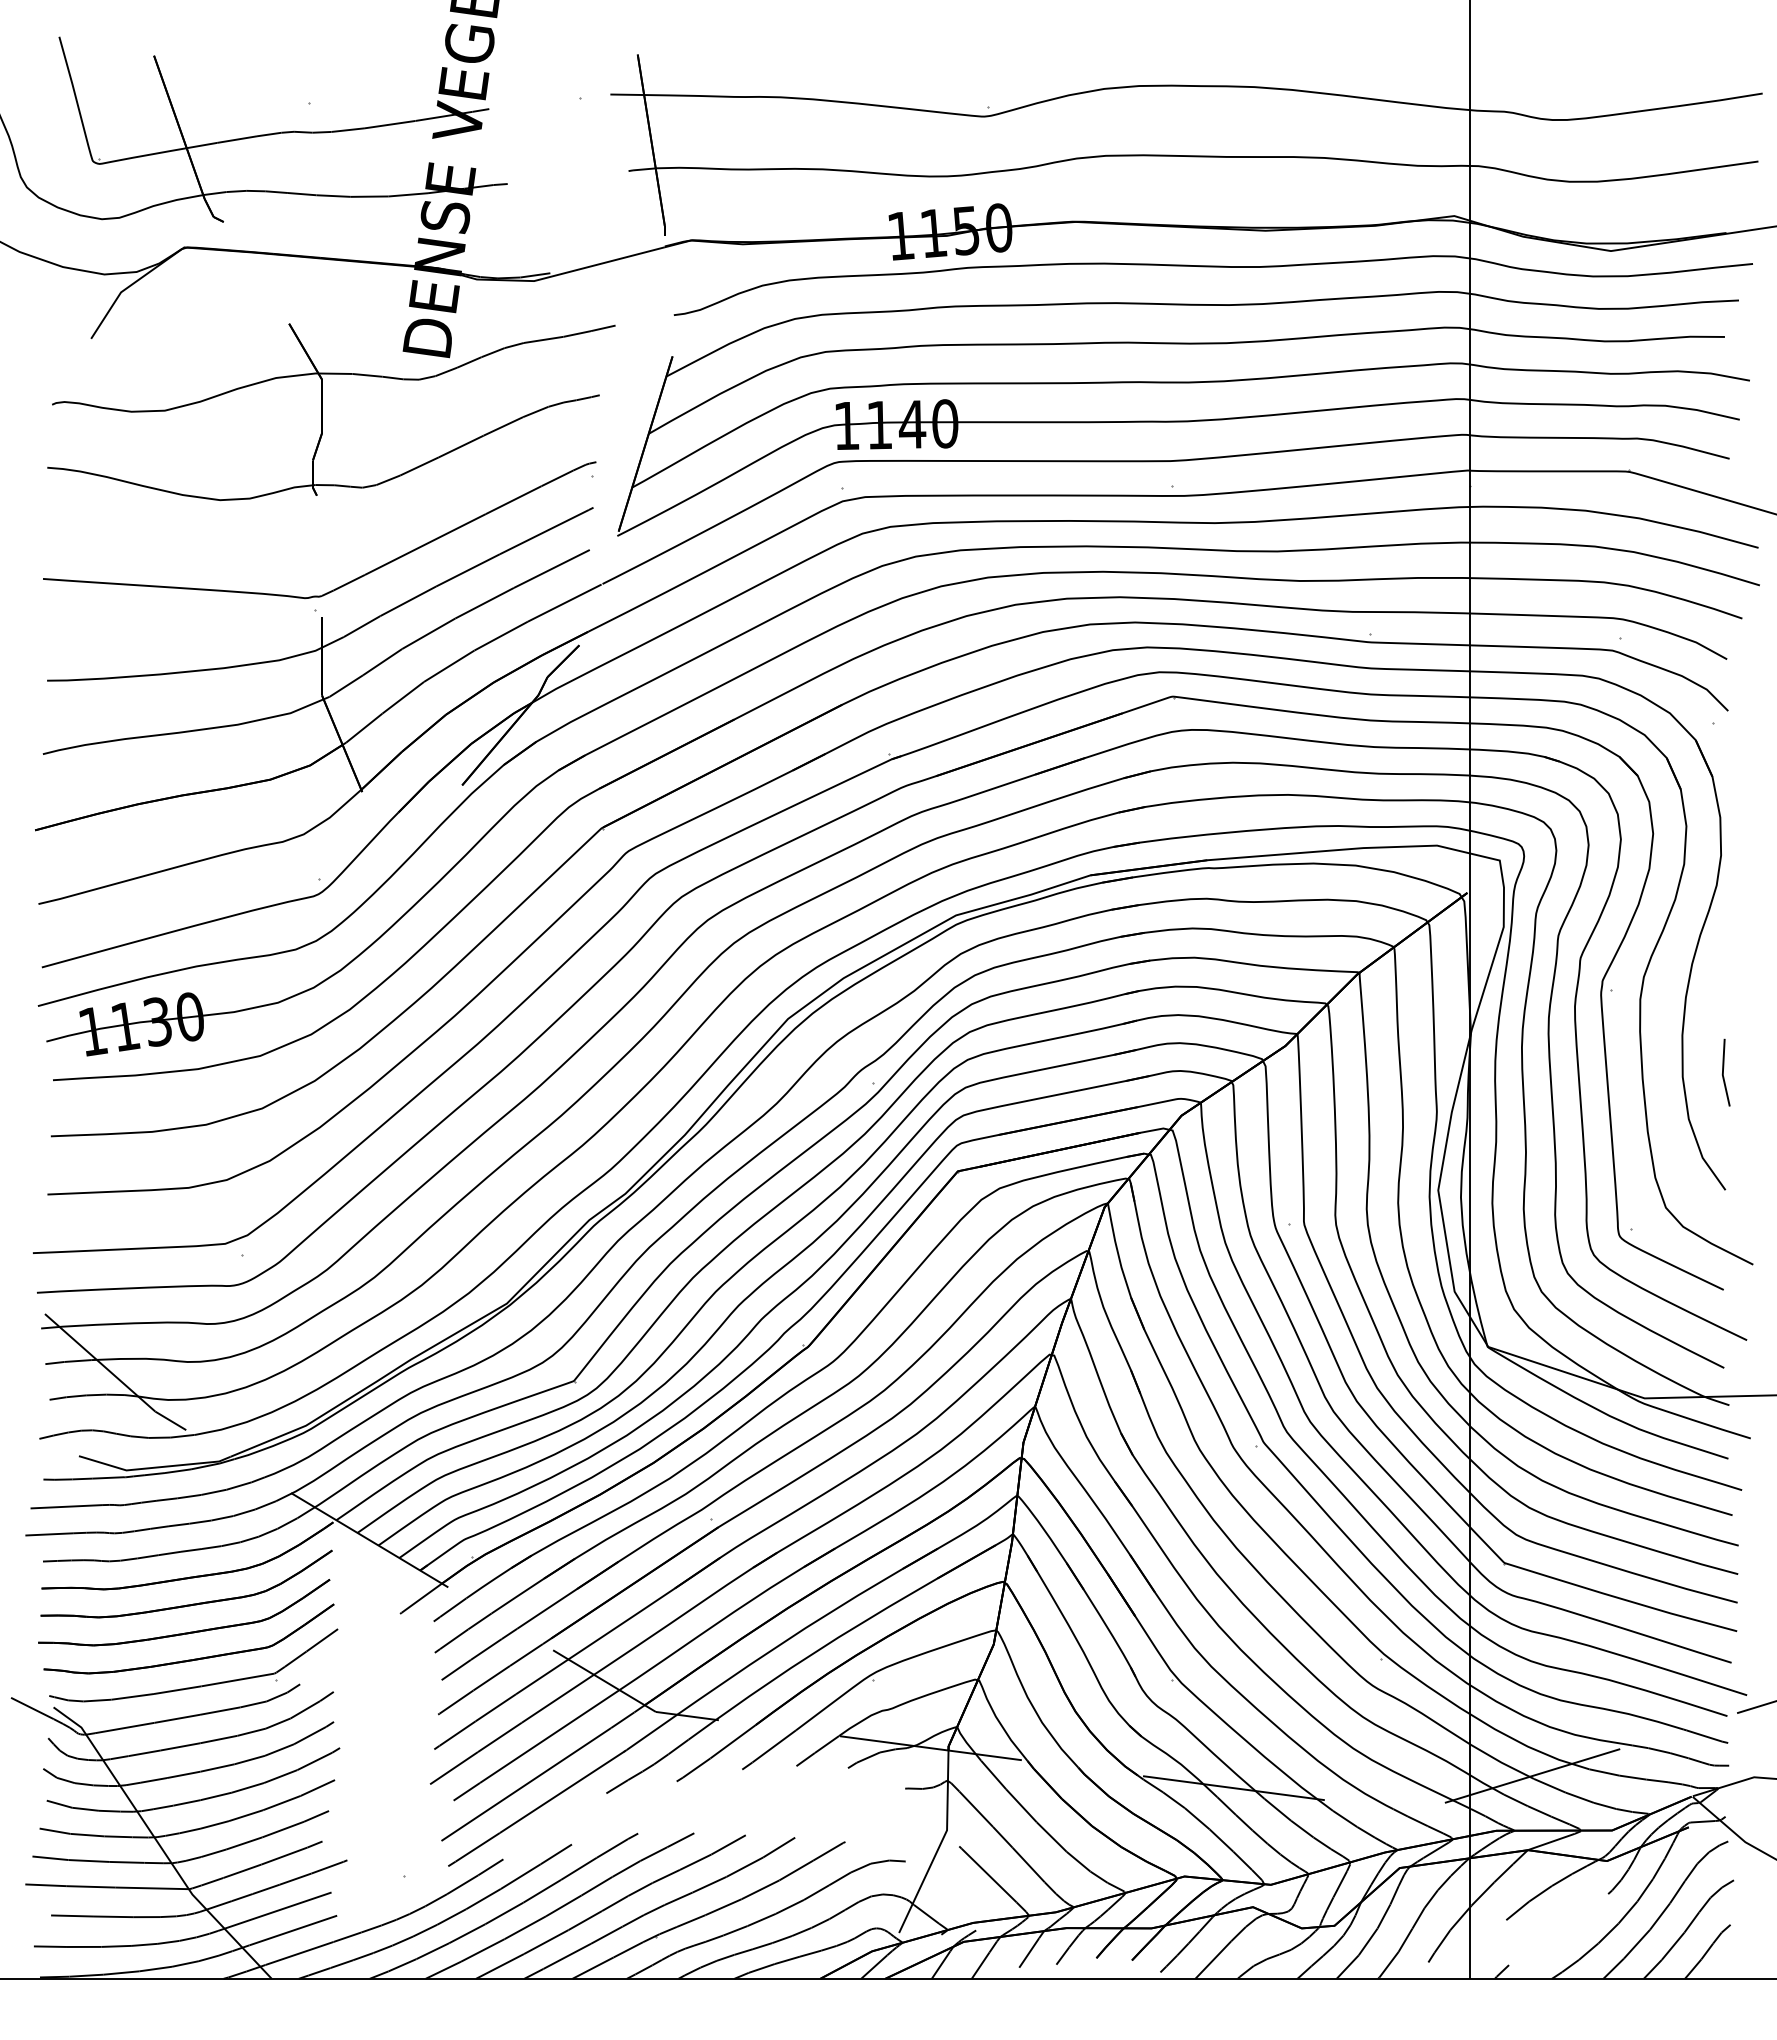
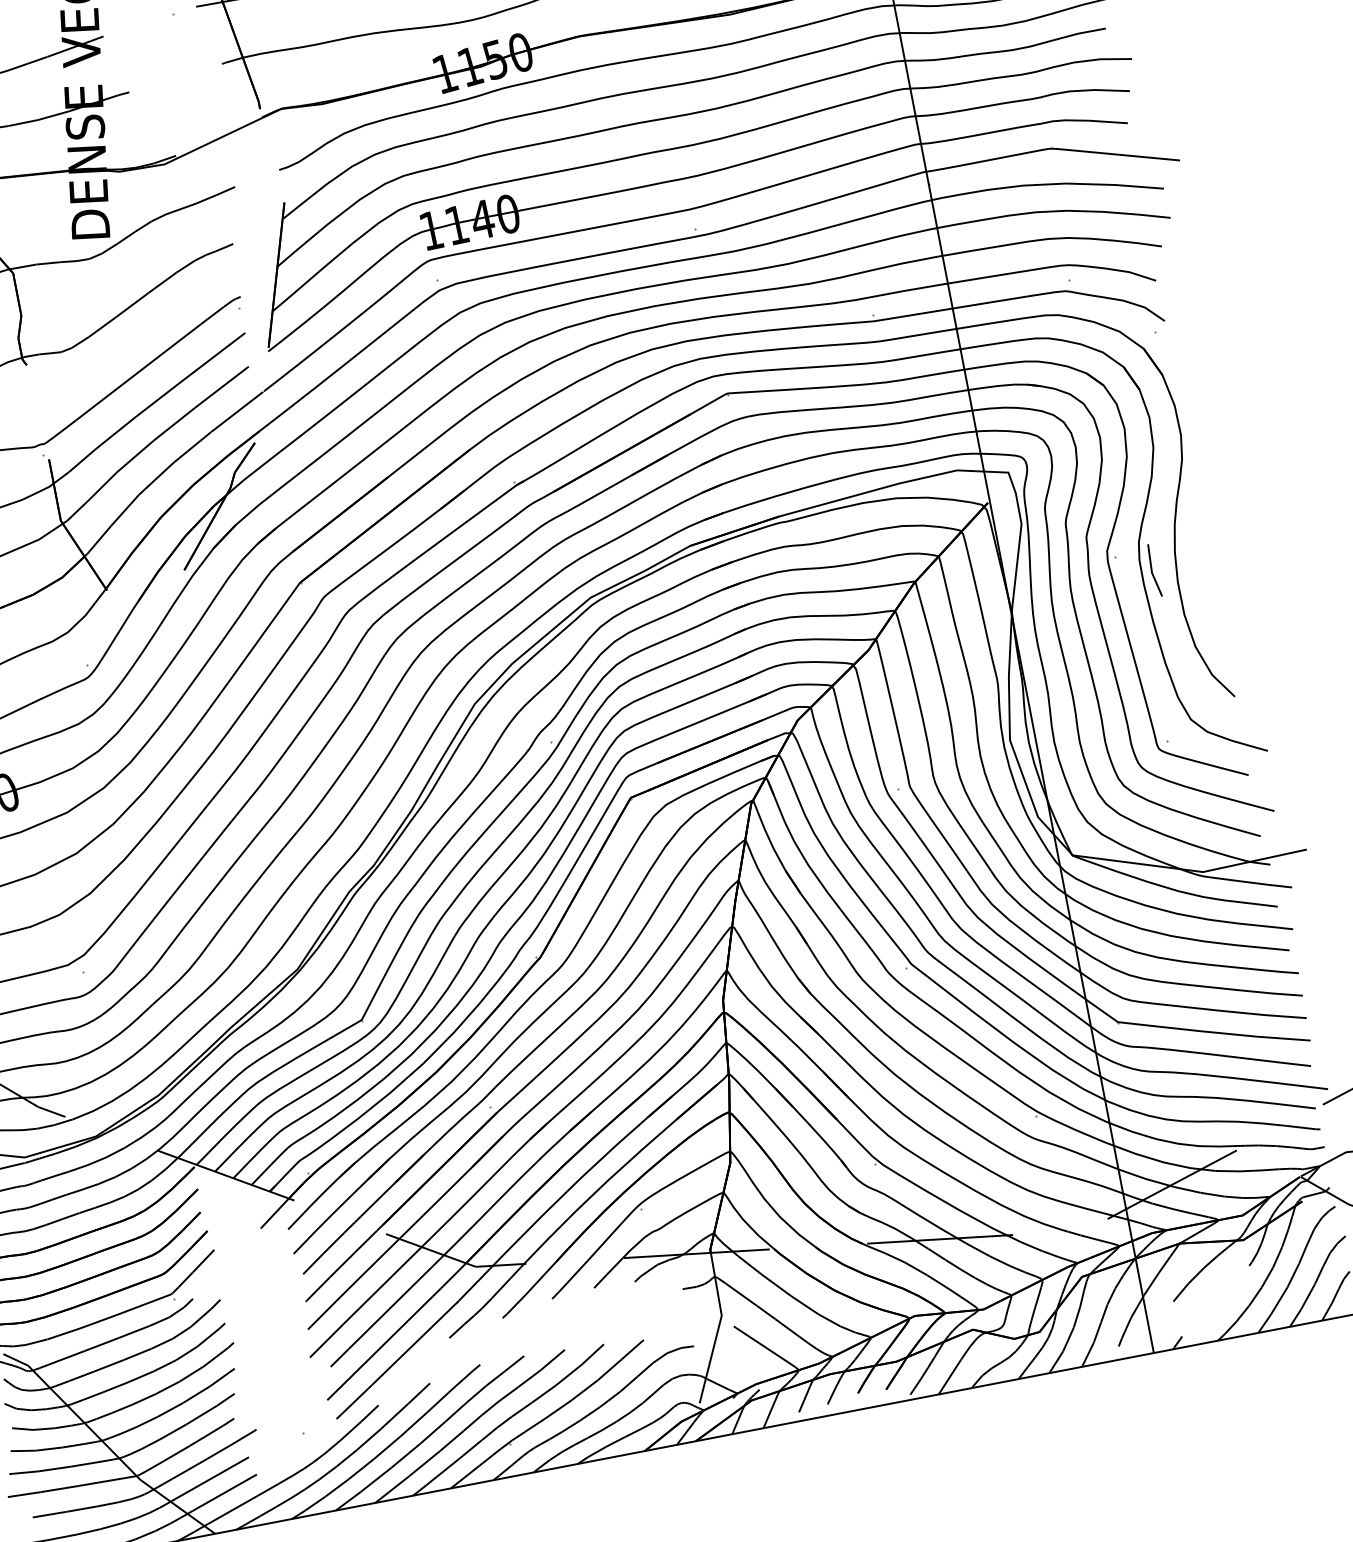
line: (1723, 1072) -> (1152, 570), moved

